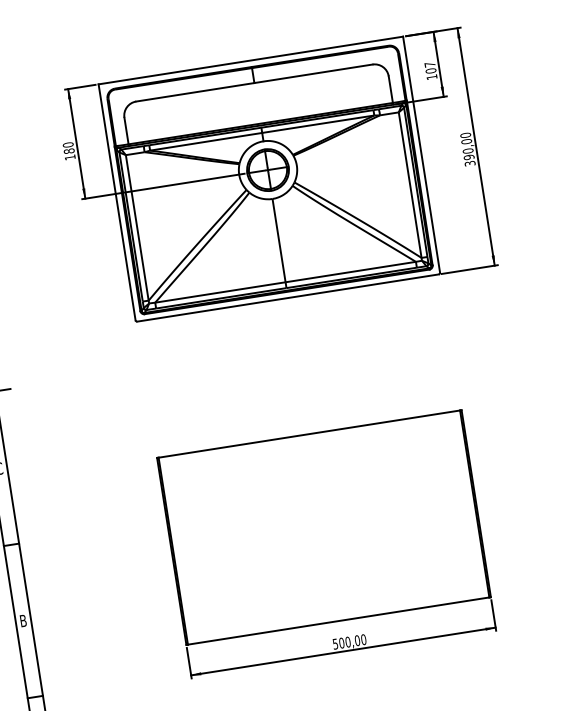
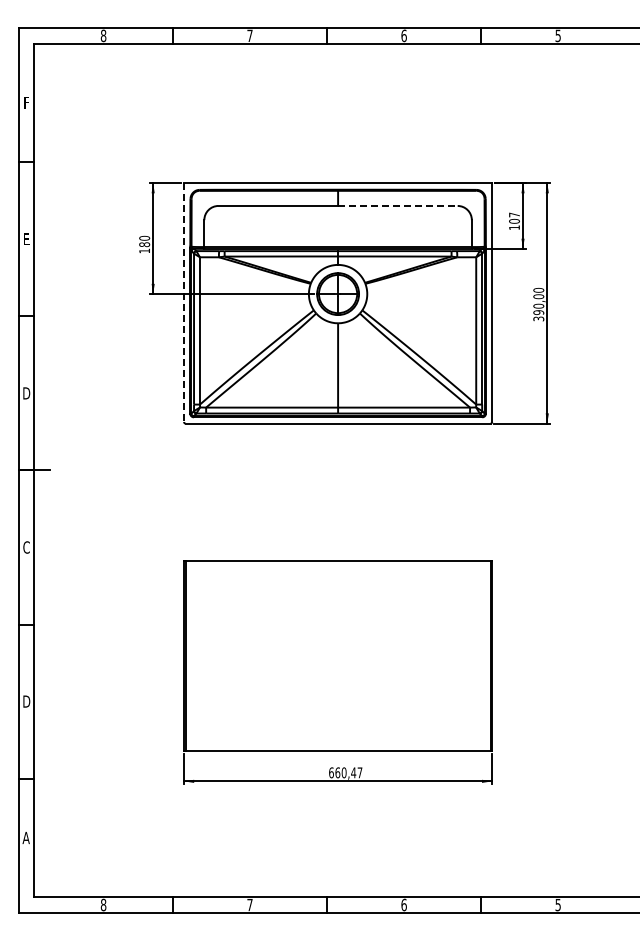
line: (313, 73) -> (397, 205), solid -> dashed
line: (117, 203) -> (184, 303), solid -> dashed
text: (23, 620) -> (26, 701), B -> D
text: (349, 641) -> (345, 772), 500,00 -> 660,47

